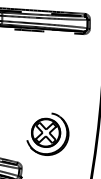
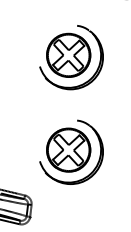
part: (47, 71) -> (70, 56), added

